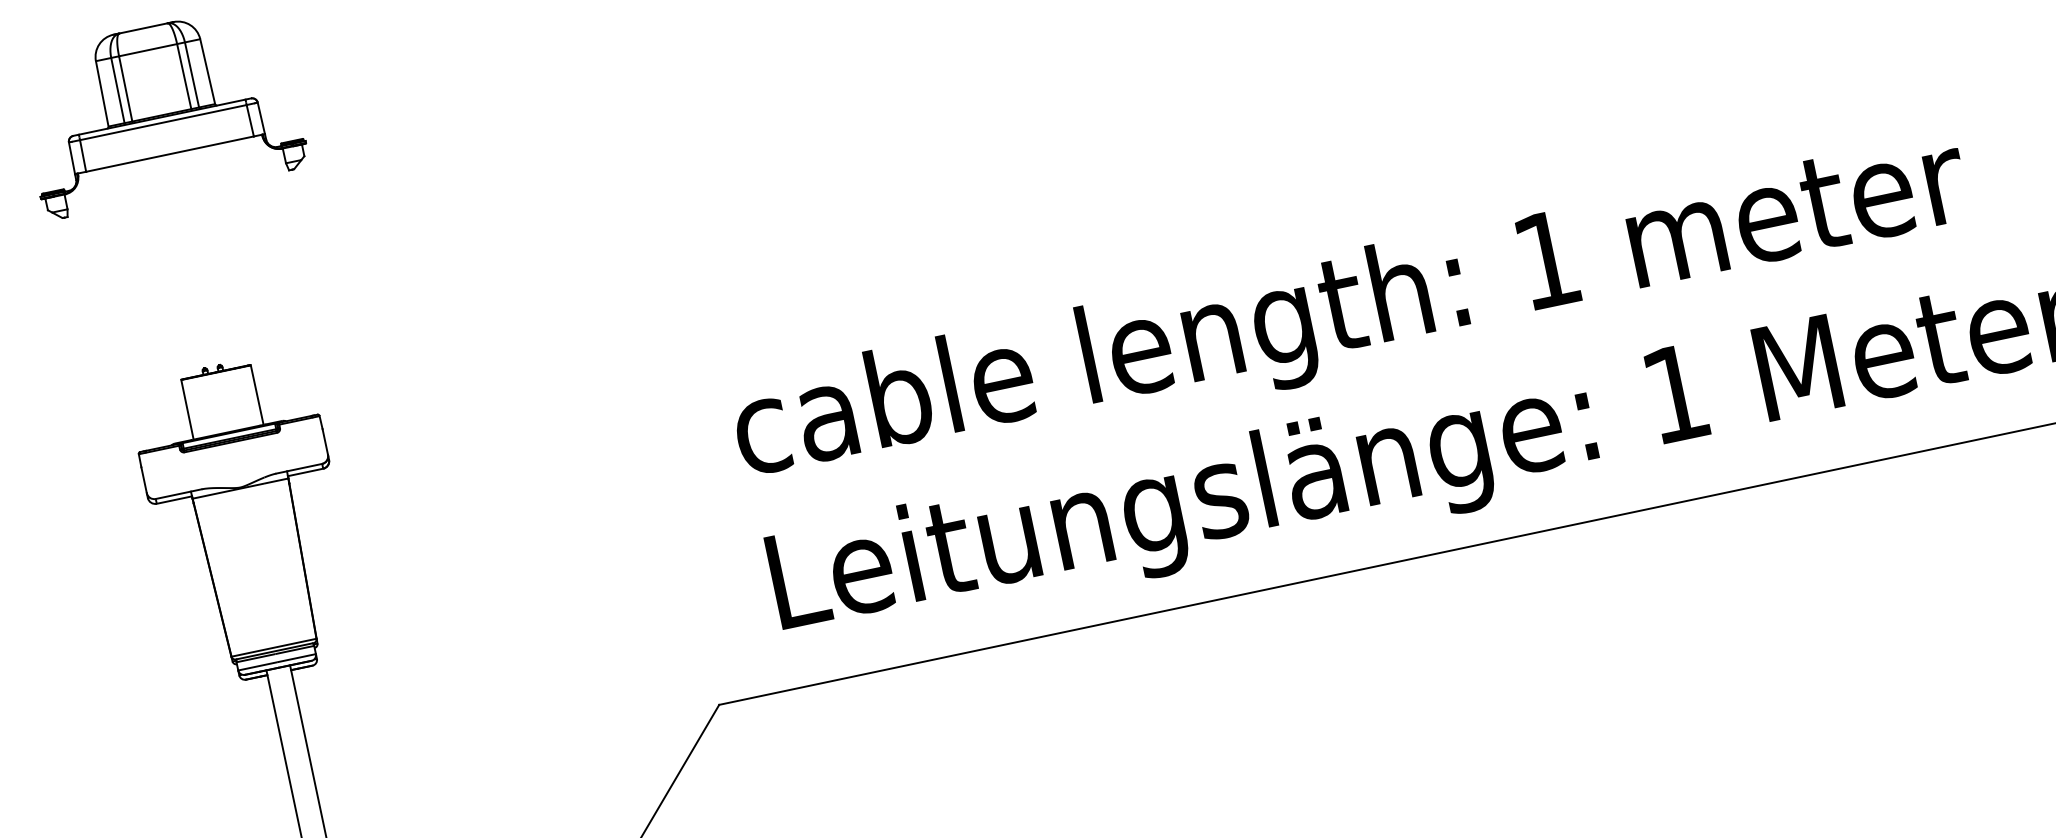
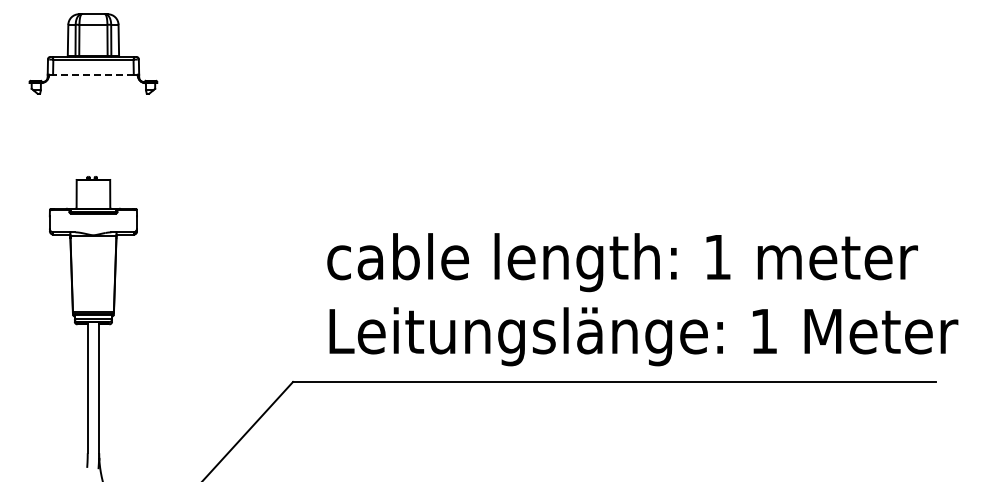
line: (167, 153) -> (92, 74), solid -> dashed

